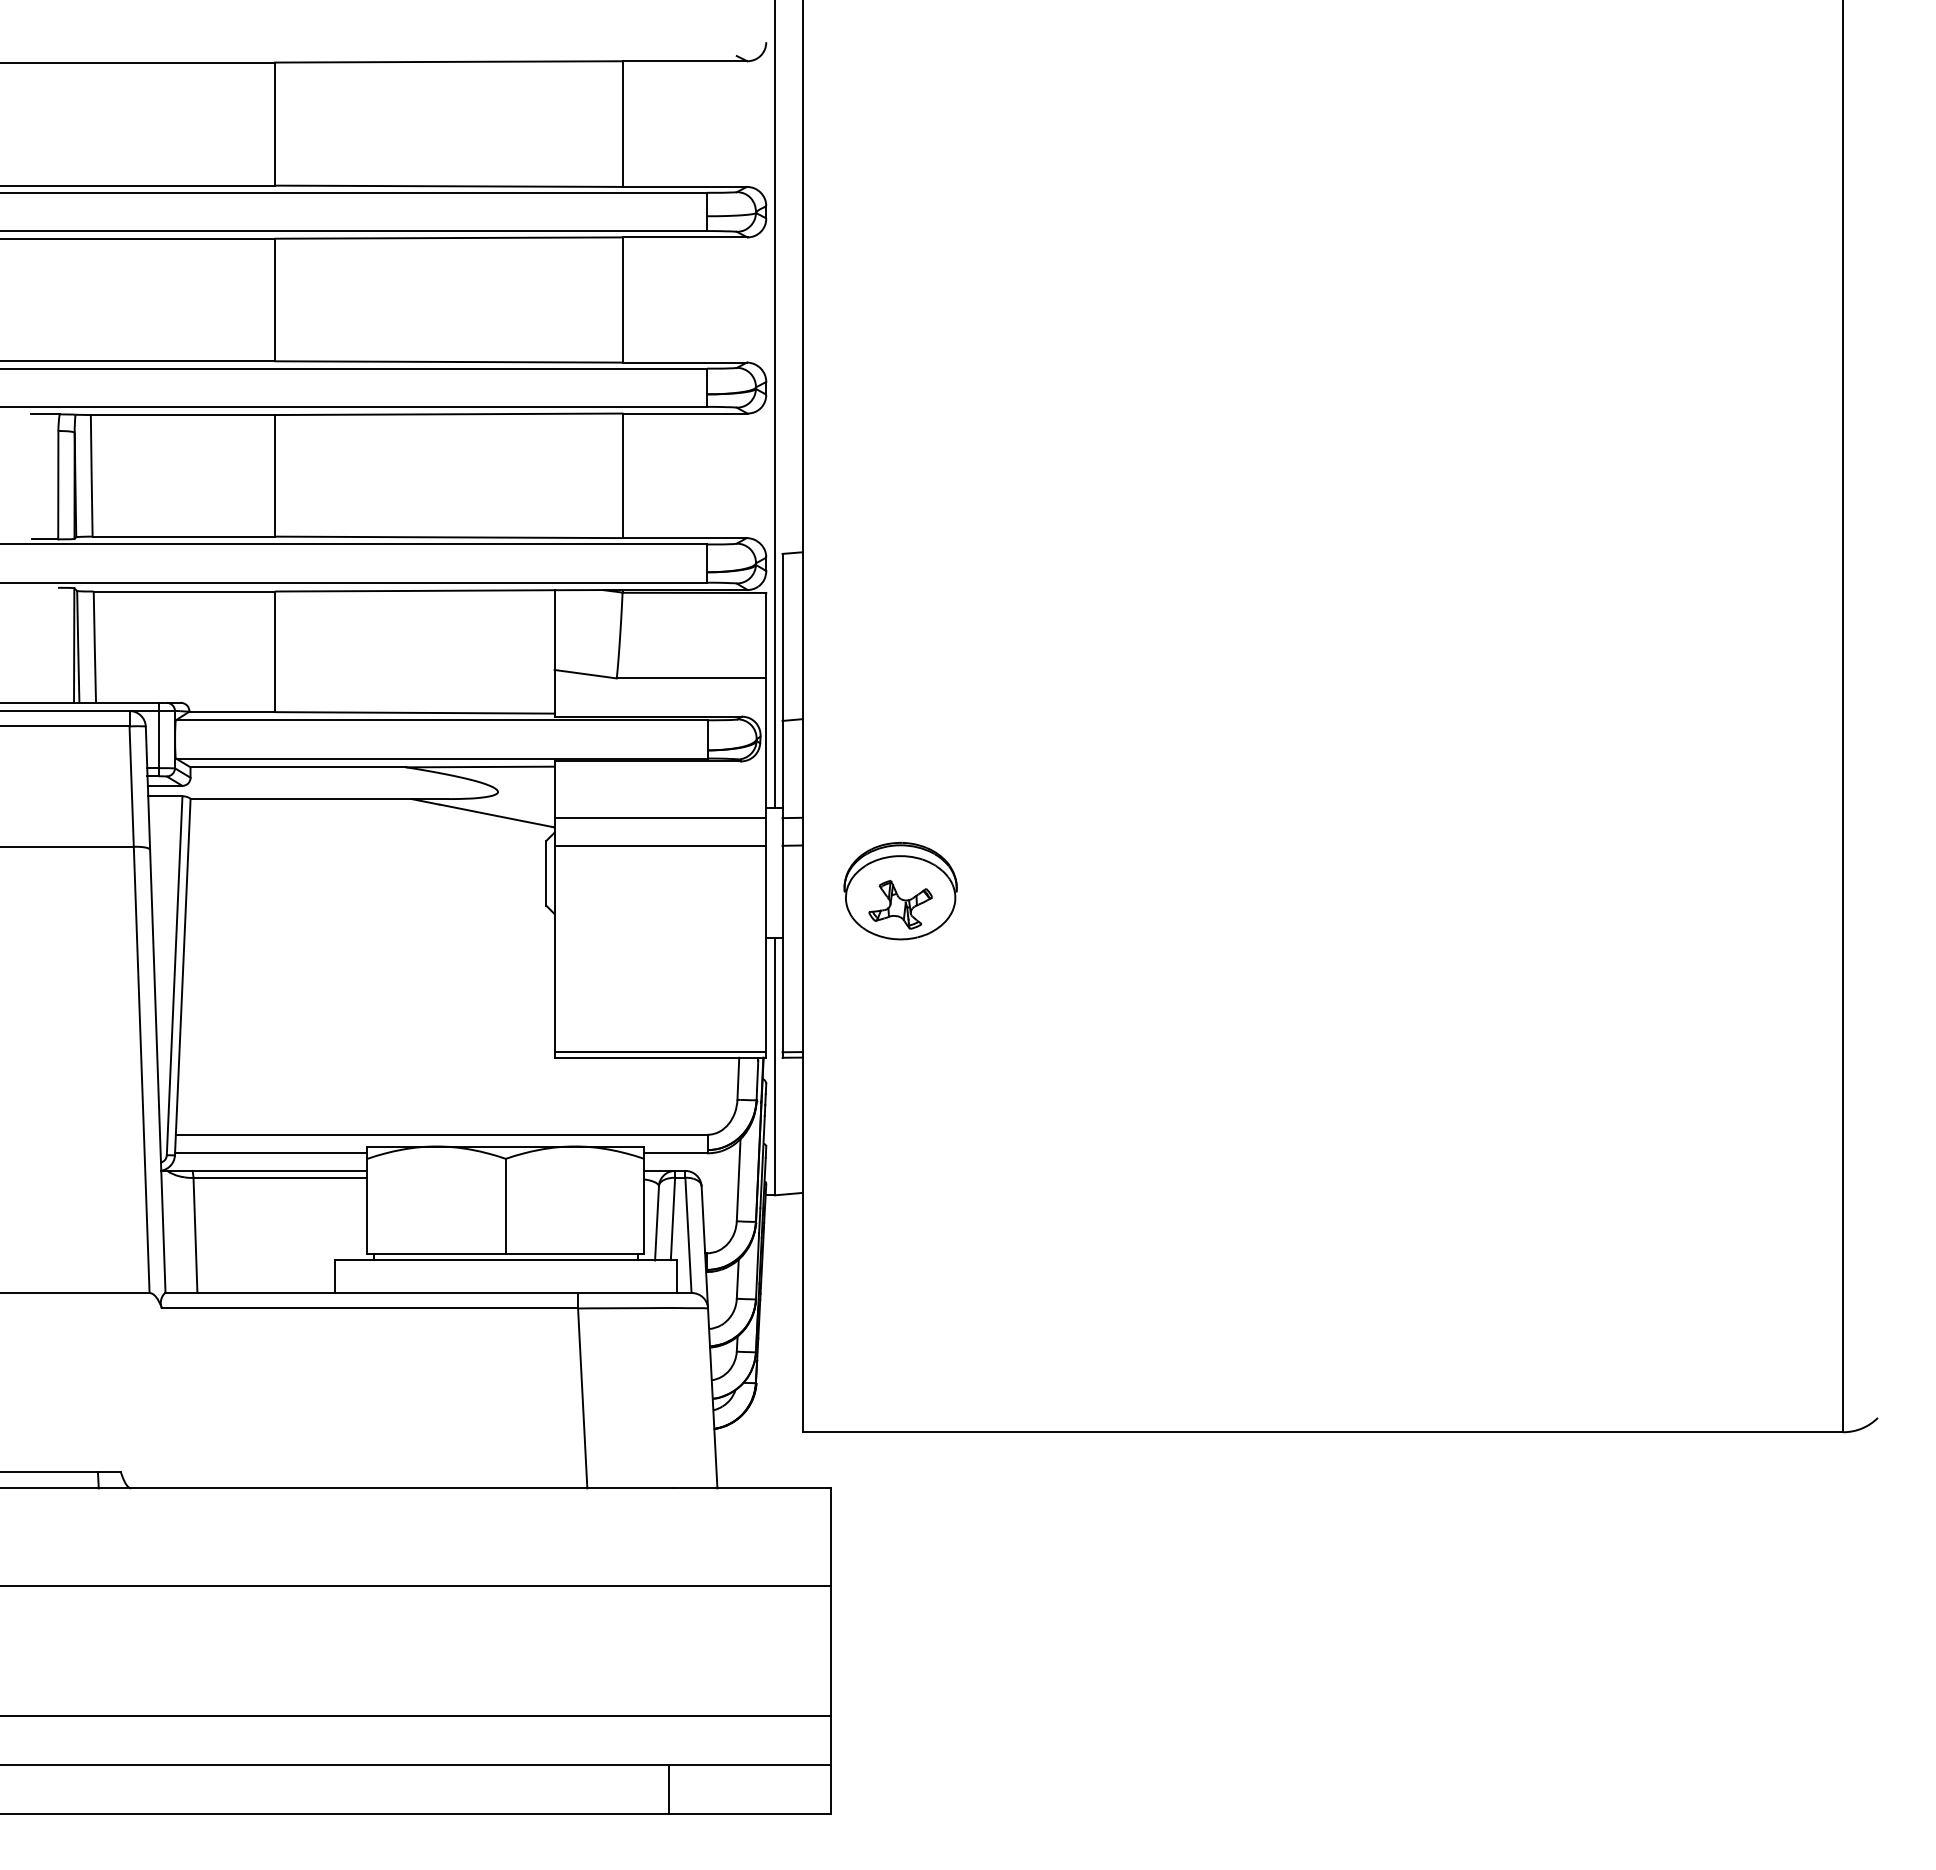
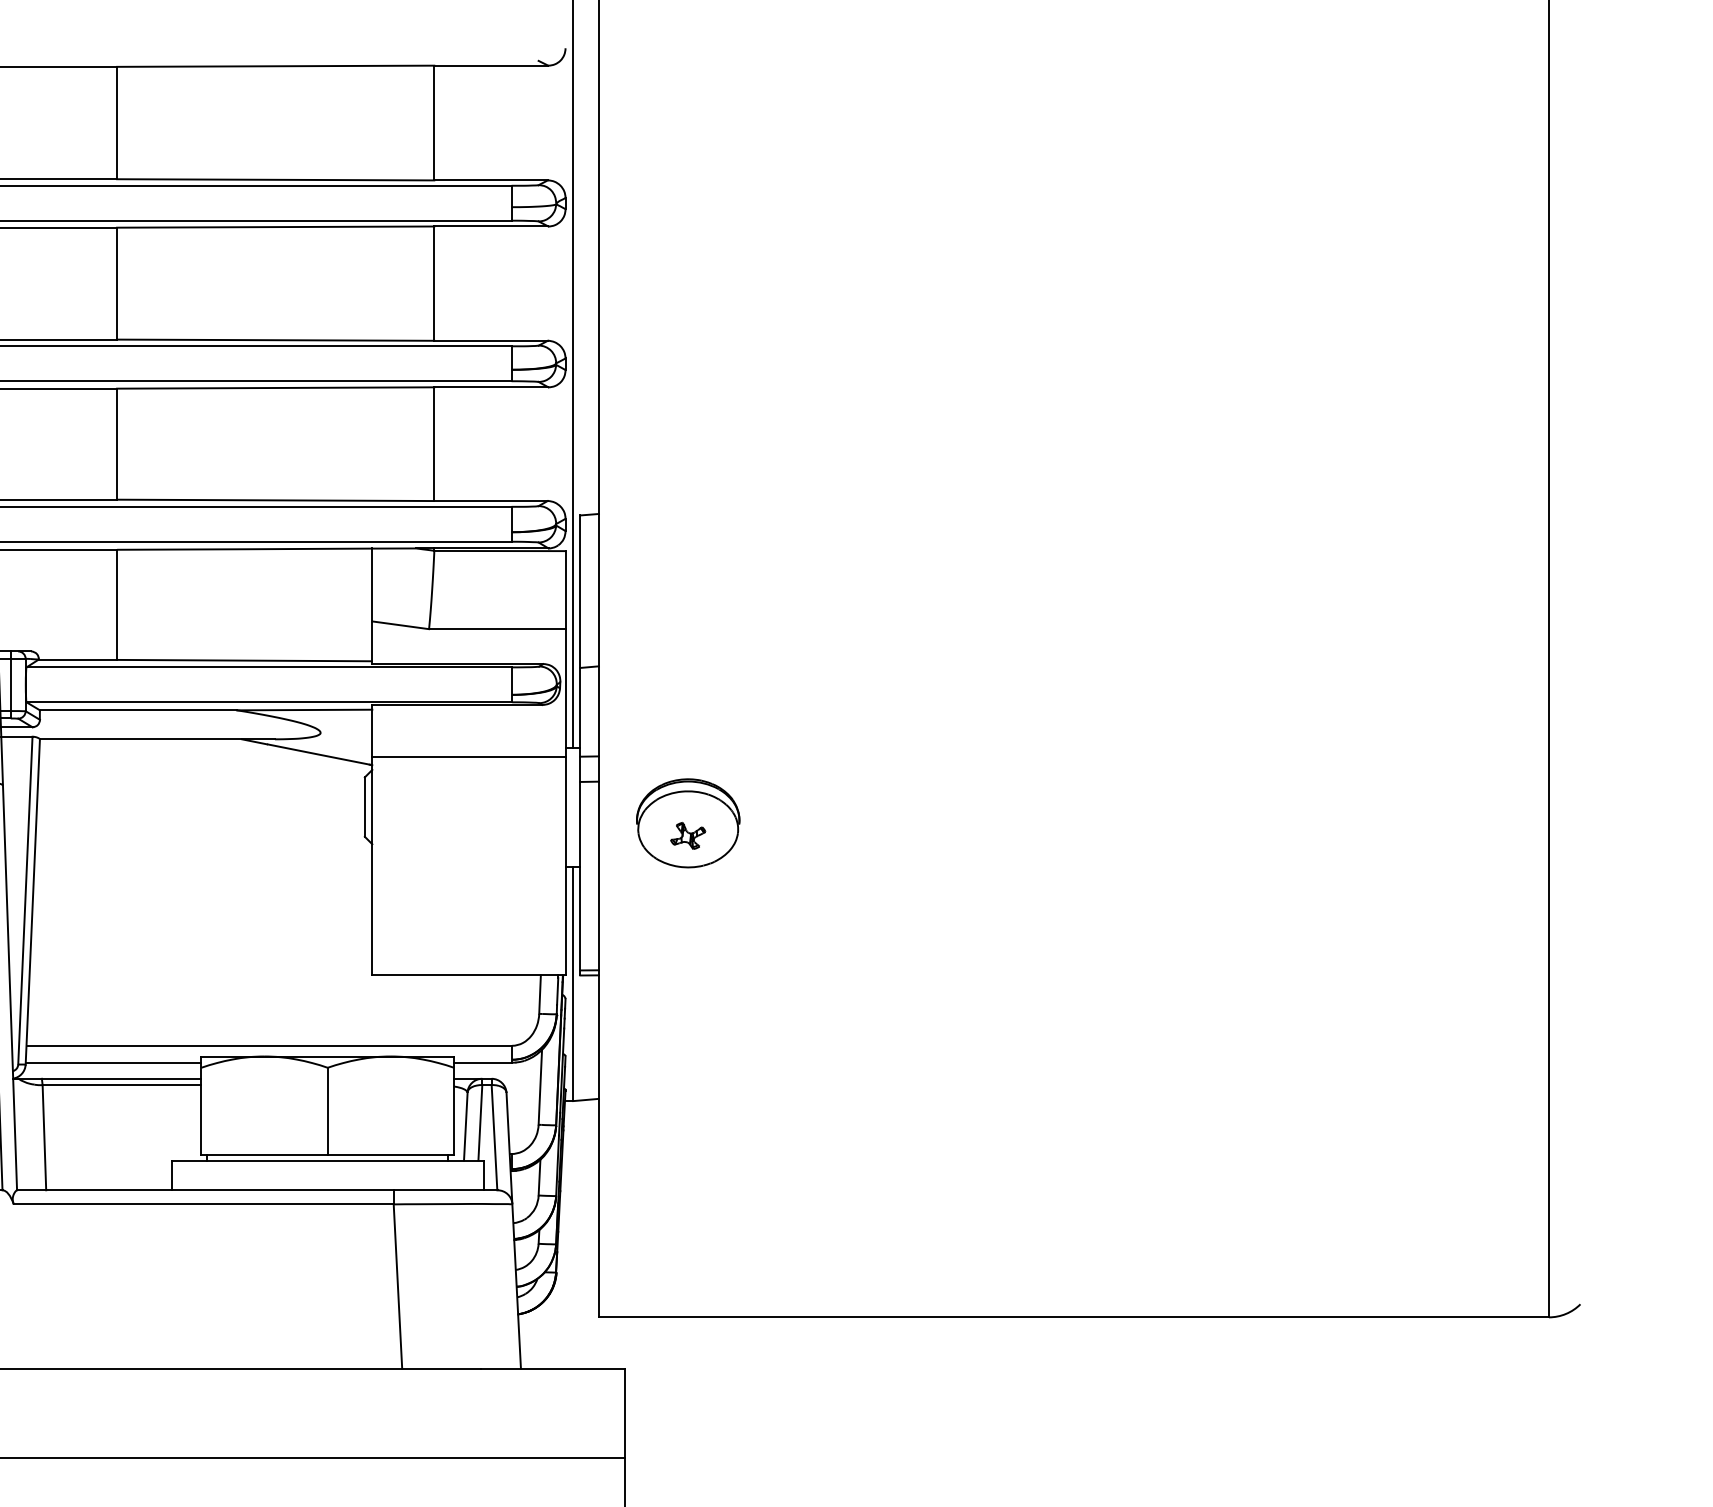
line: (660, 845) -> (468, 781), removed
part: (900, 904) -> (688, 835), size x0.6
line: (660, 1052) -> (468, 970), removed

